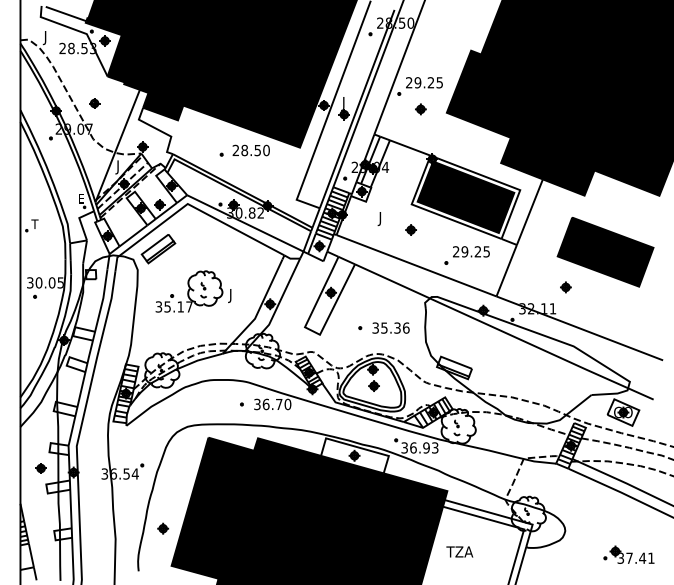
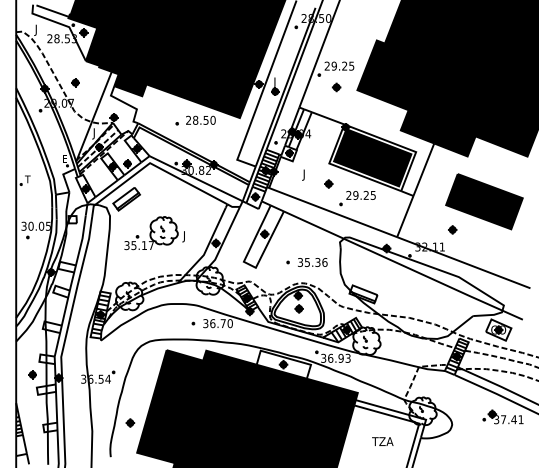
part: (466, 255) -> (357, 198), moved
text: (459, 551) -> (382, 441), moved
part: (628, 554) -> (502, 416), moved

